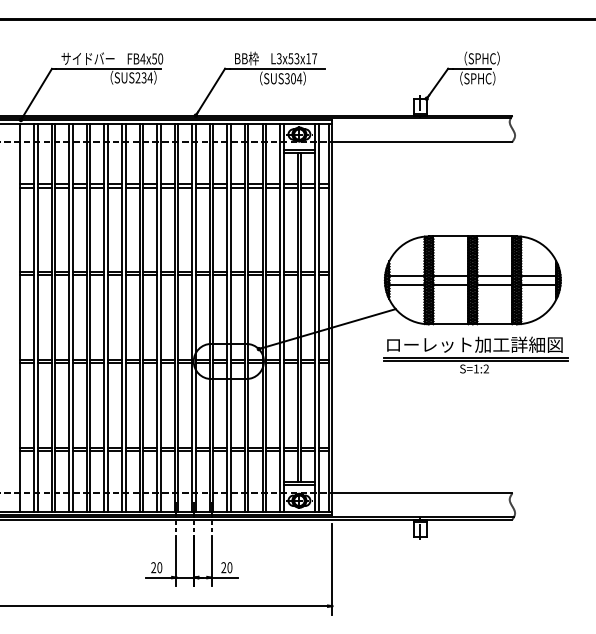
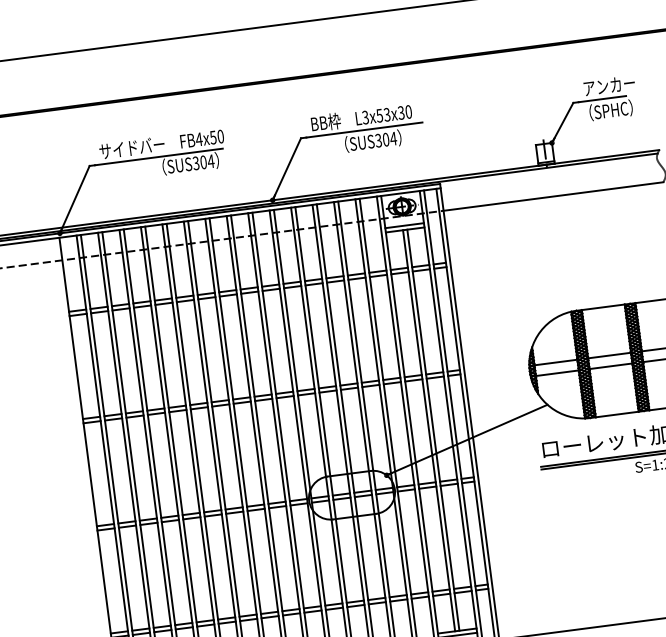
text: (311, 58) -> (404, 112), L3x53x17 -> L3x53x30
text: (478, 58) -> (608, 85), （SPHC） -> アンカー
text: (140, 77) -> (199, 162), SUS234 -> SUS304

